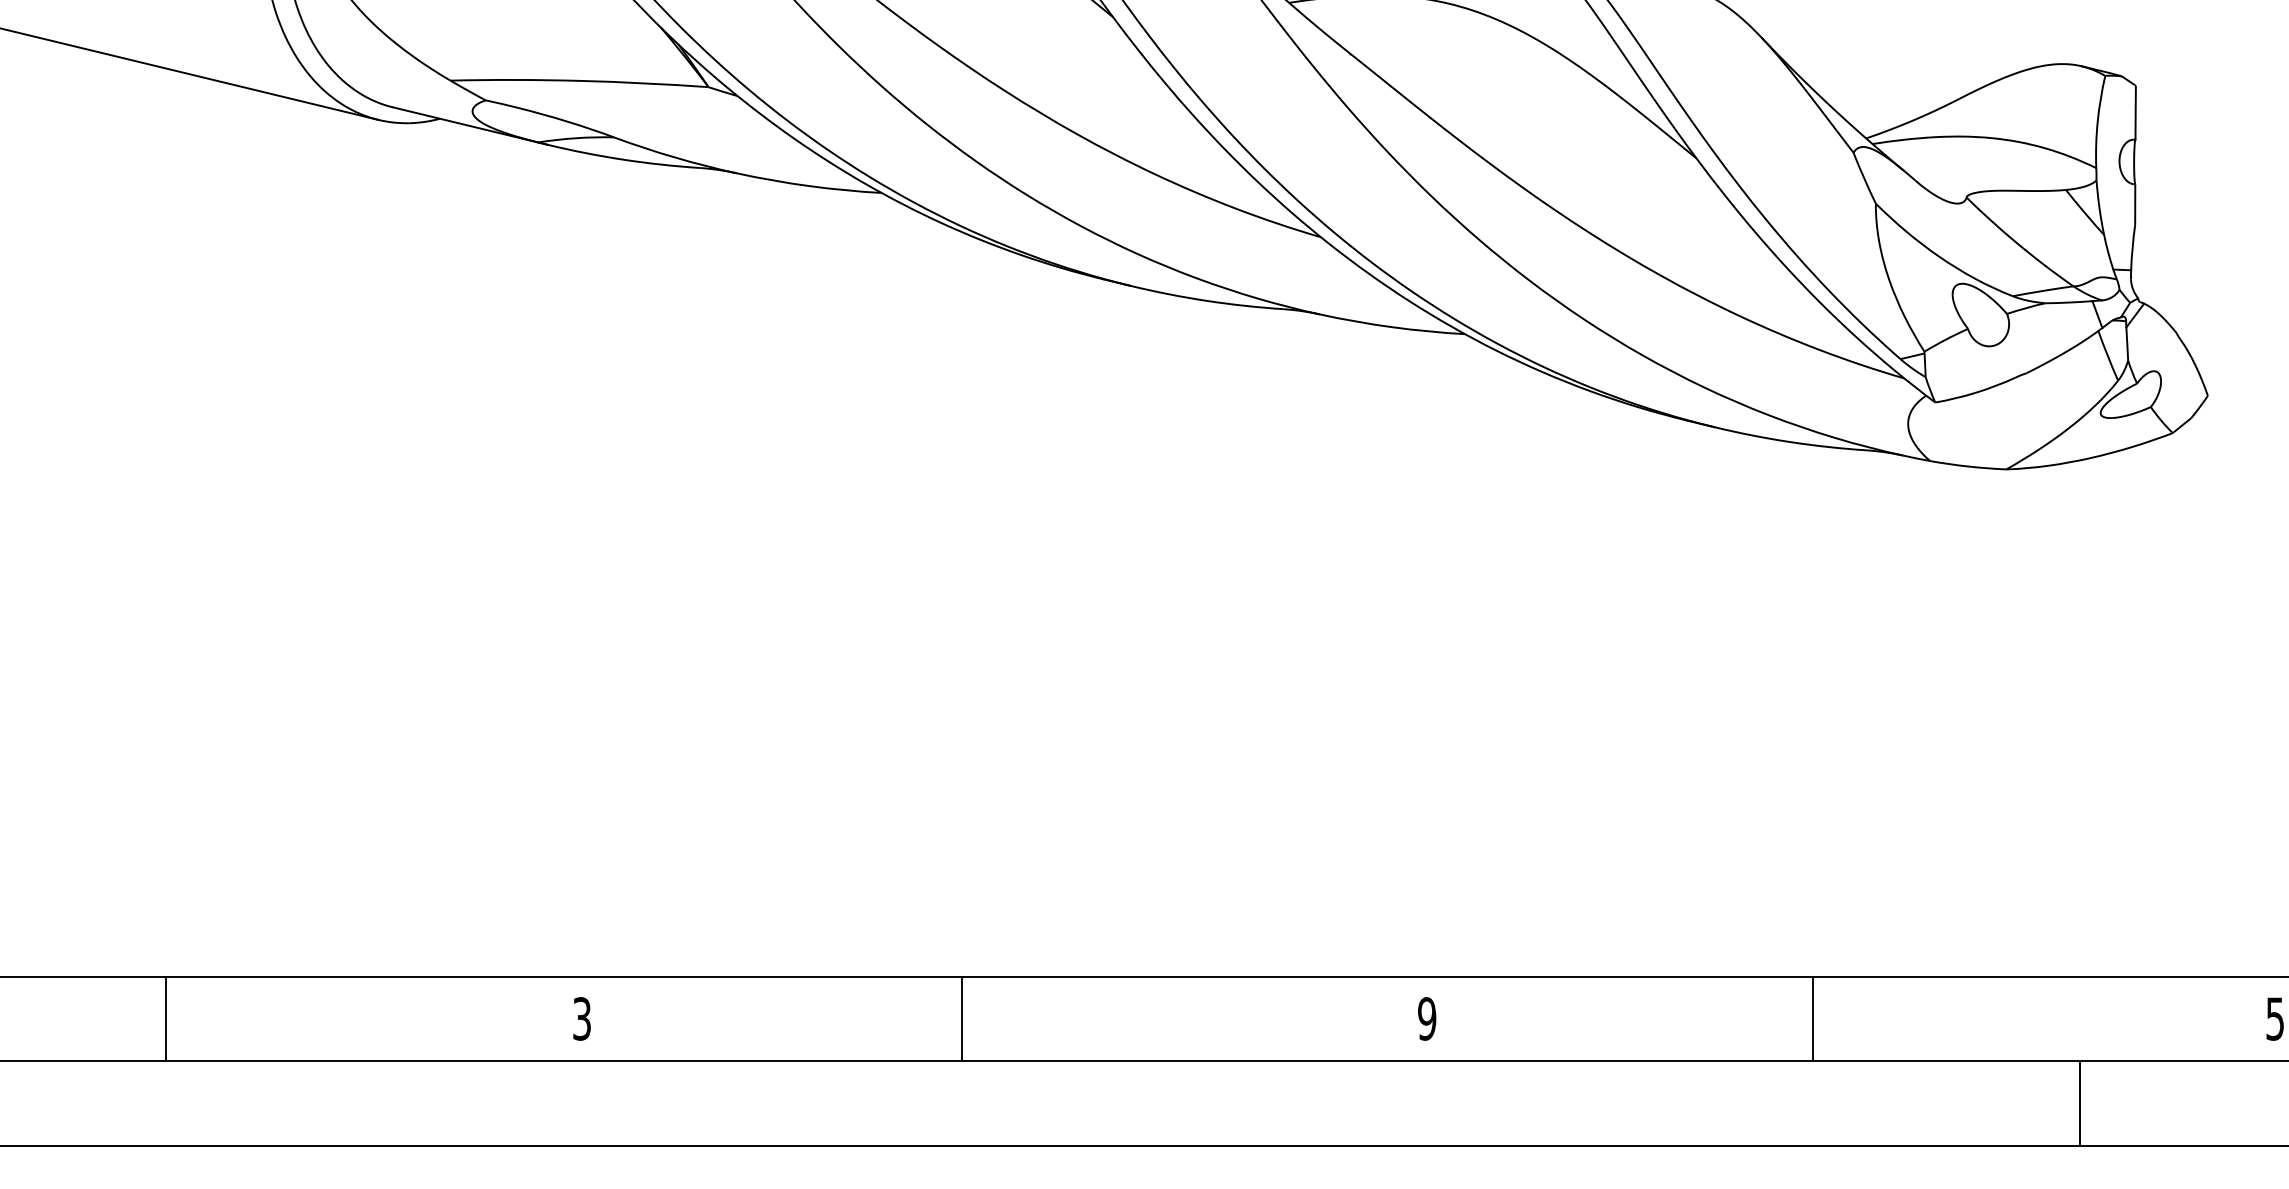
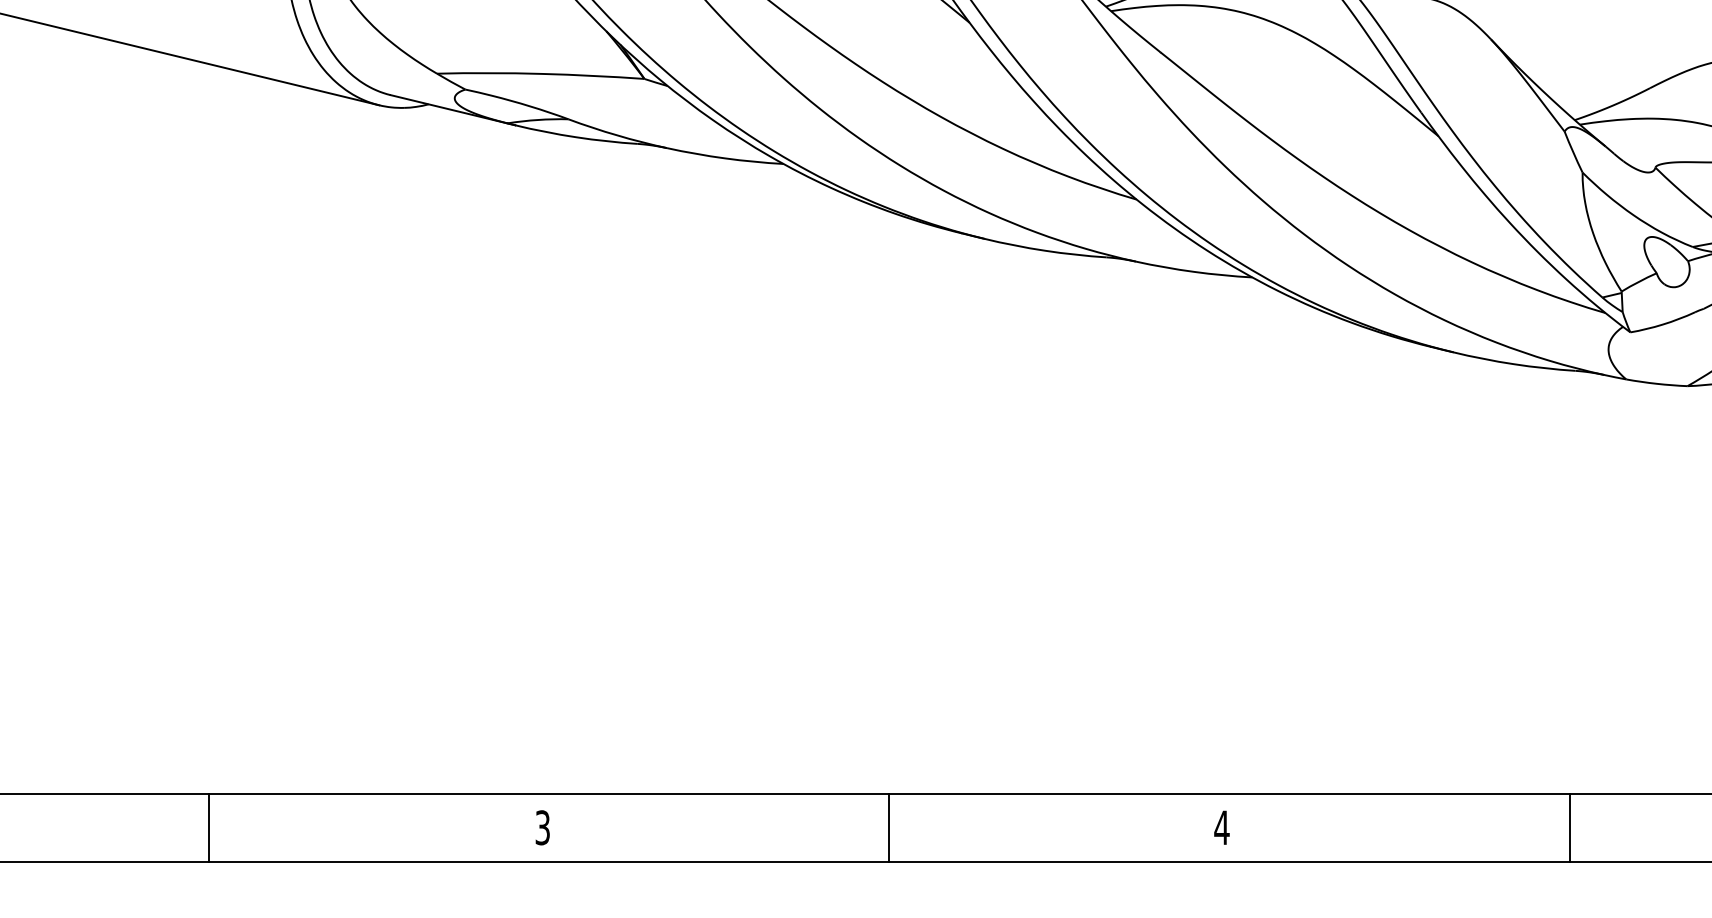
line: (962, 1018) -> (889, 827), moved
text: (1426, 1018) -> (1221, 827), 9 -> 4
line: (1812, 1018) -> (1569, 827), moved

